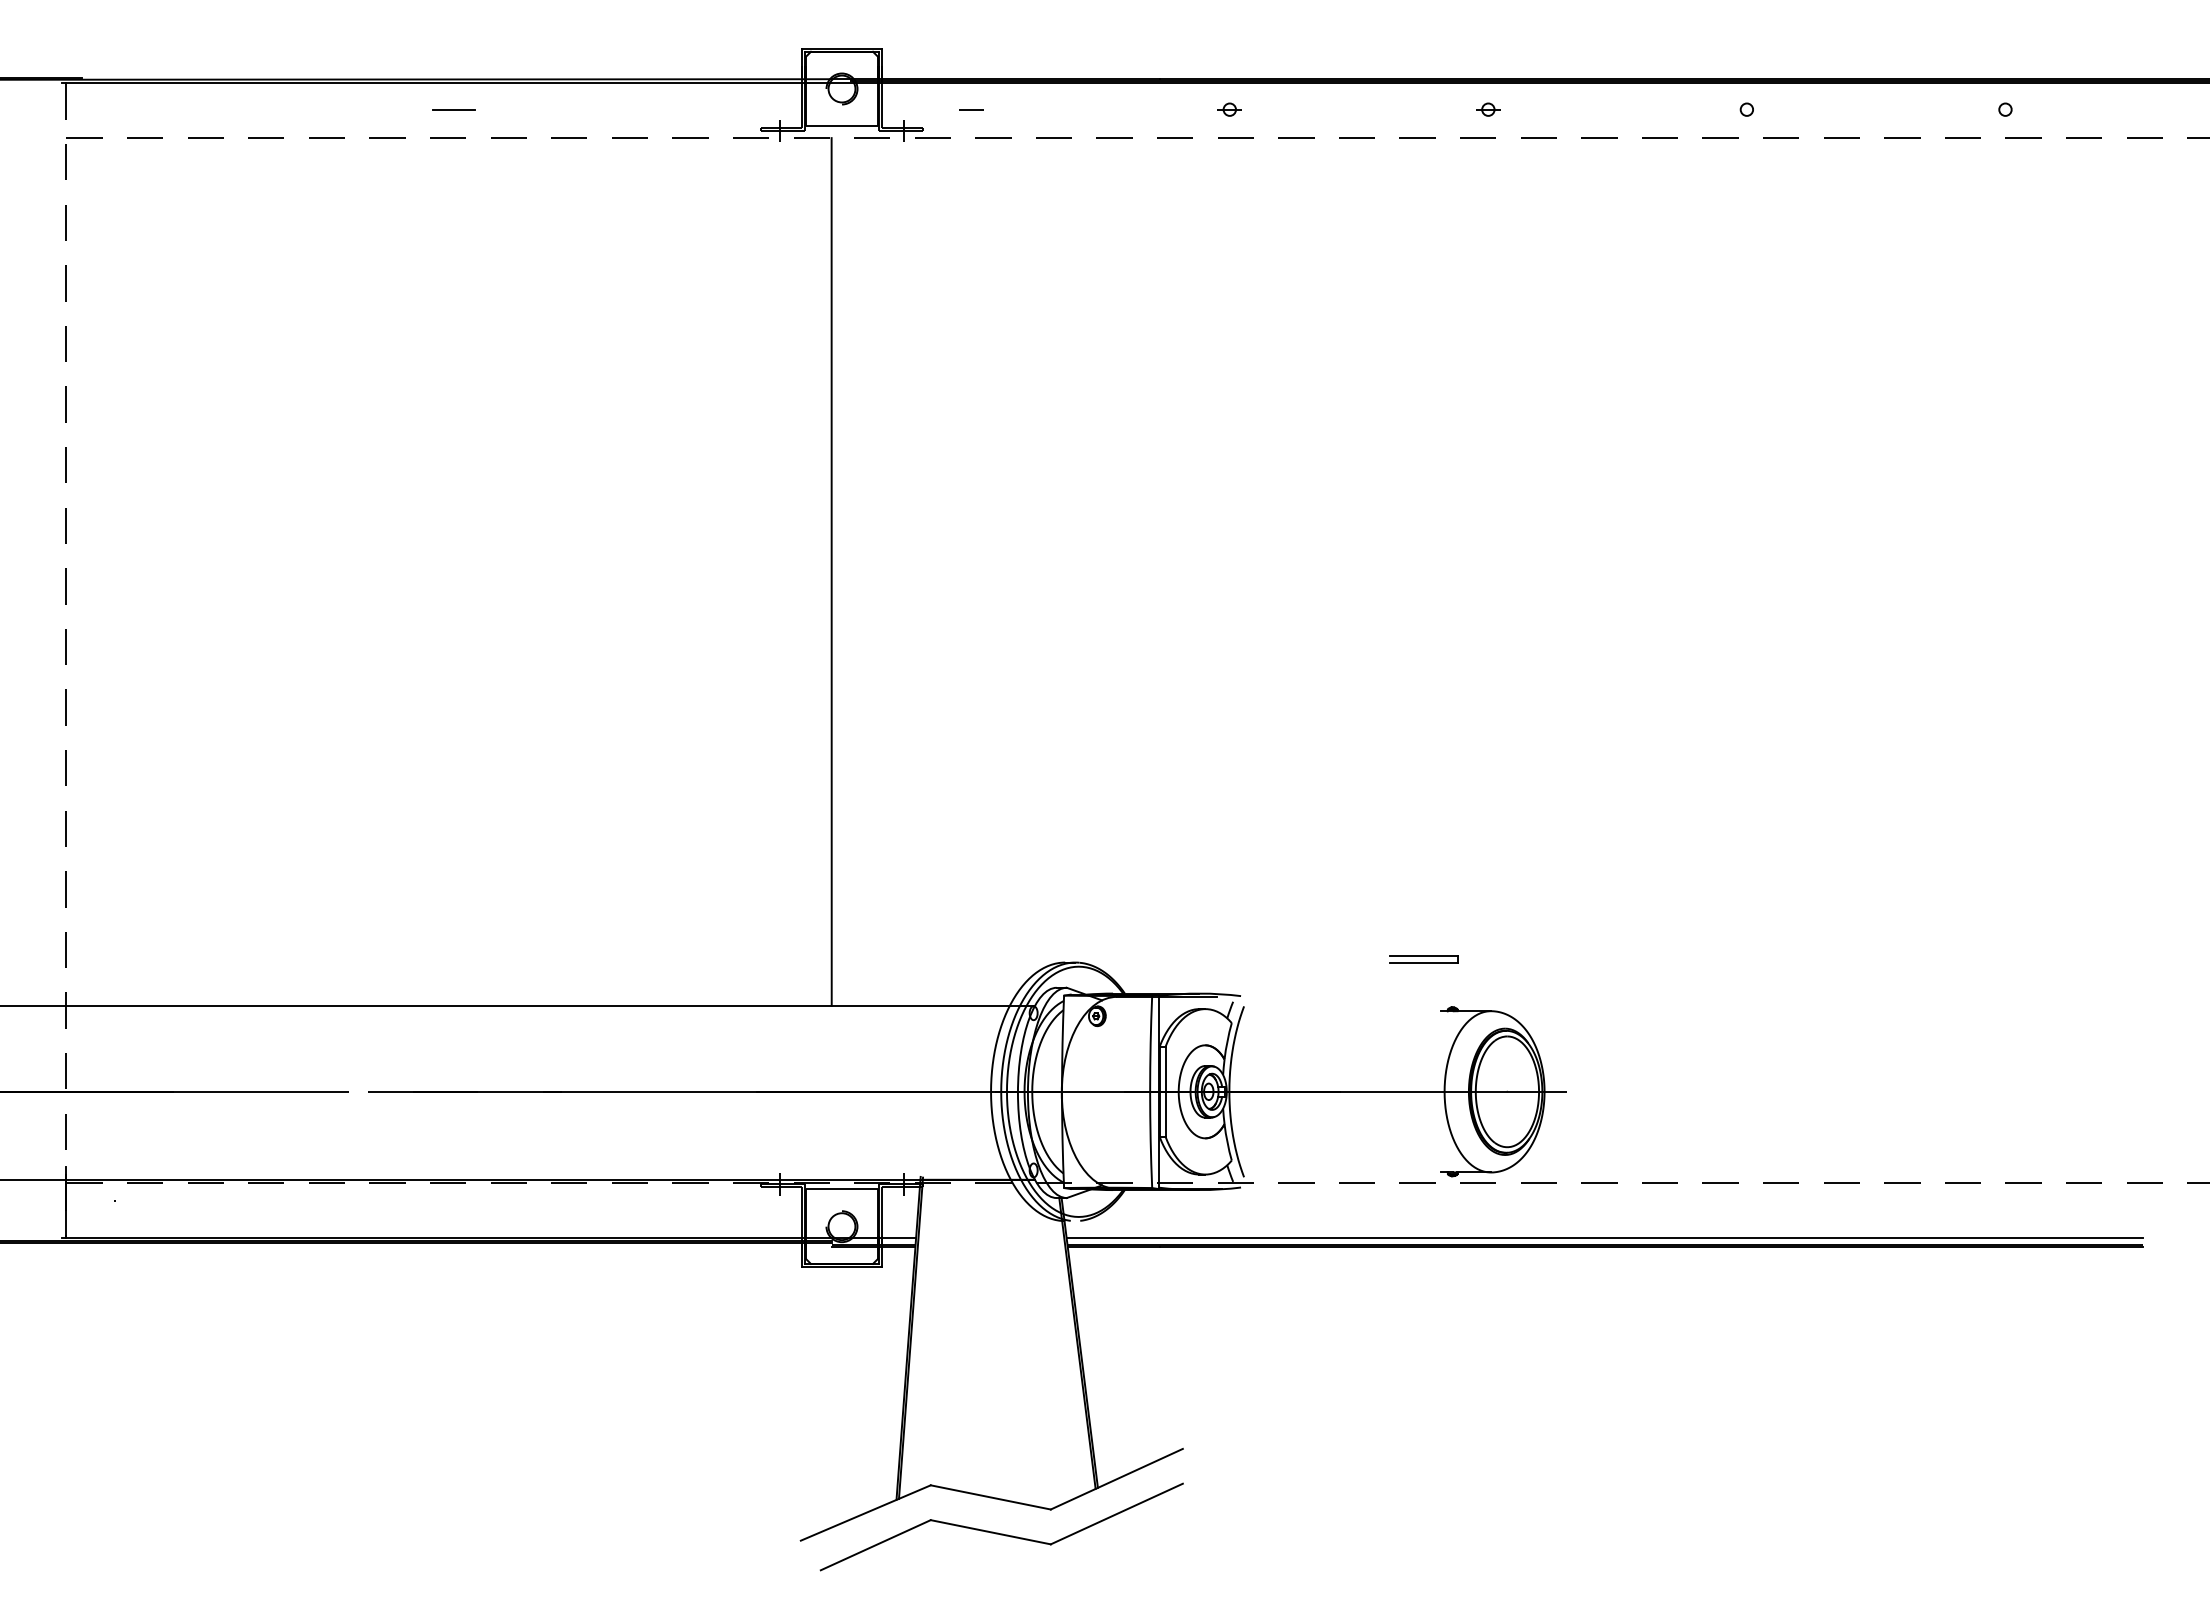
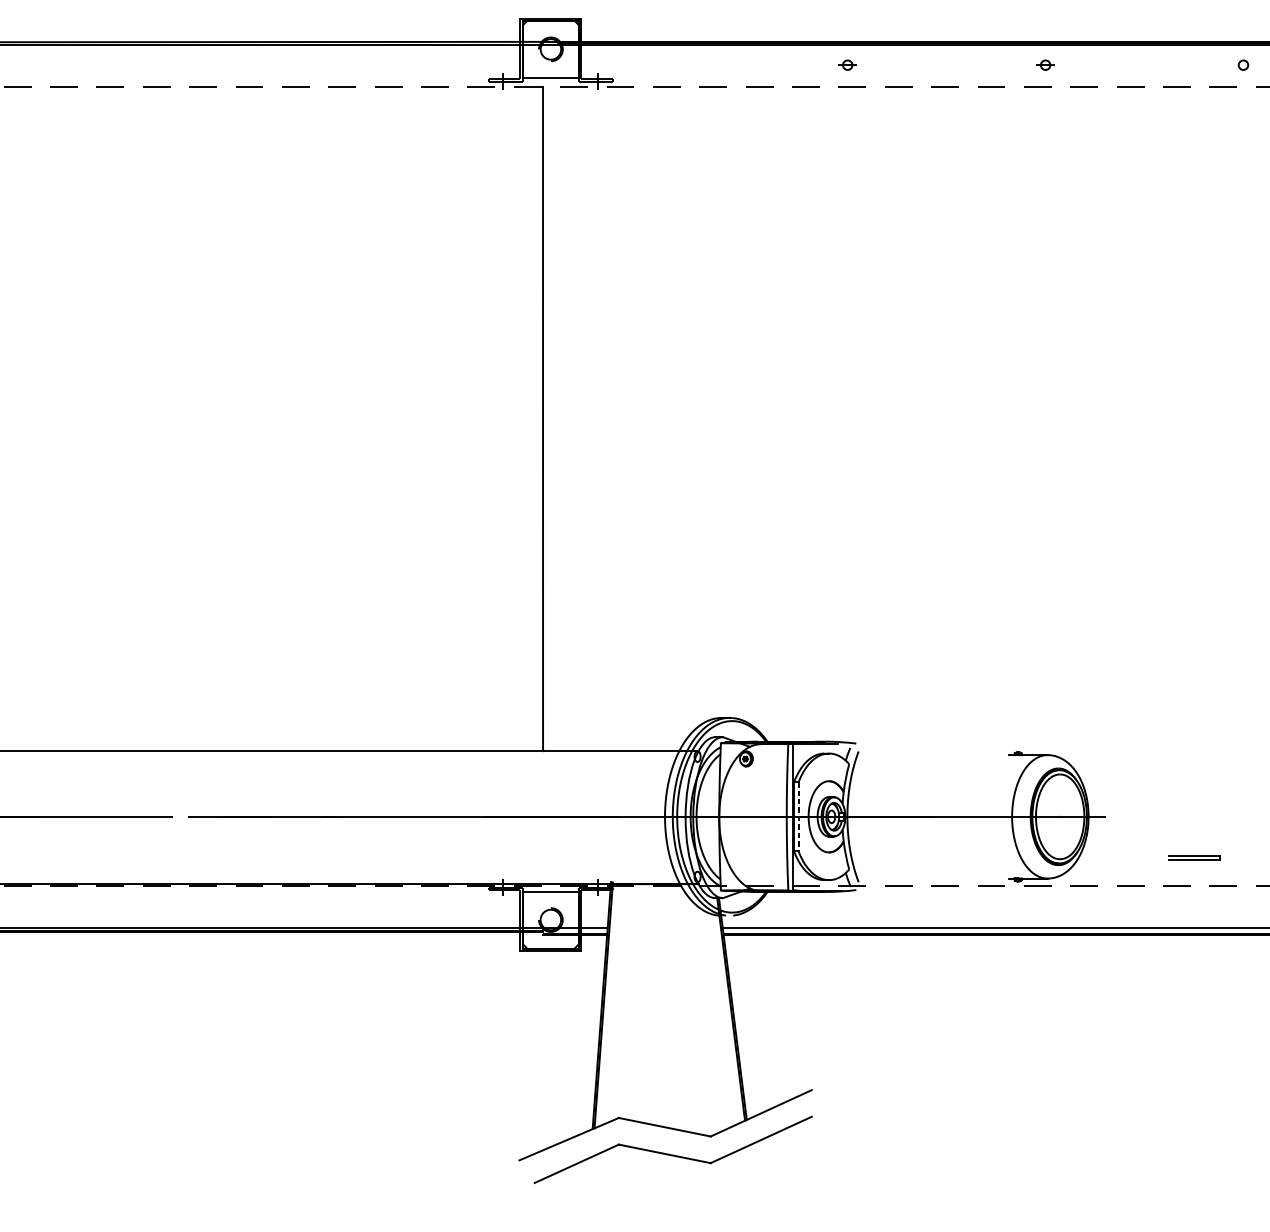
line: (453, 109) -> (253, 65), removed
line: (970, 109) -> (649, 65), removed
part: (1423, 959) -> (1194, 857), moved
line: (1165, 1092) -> (798, 817), solid -> dashed

